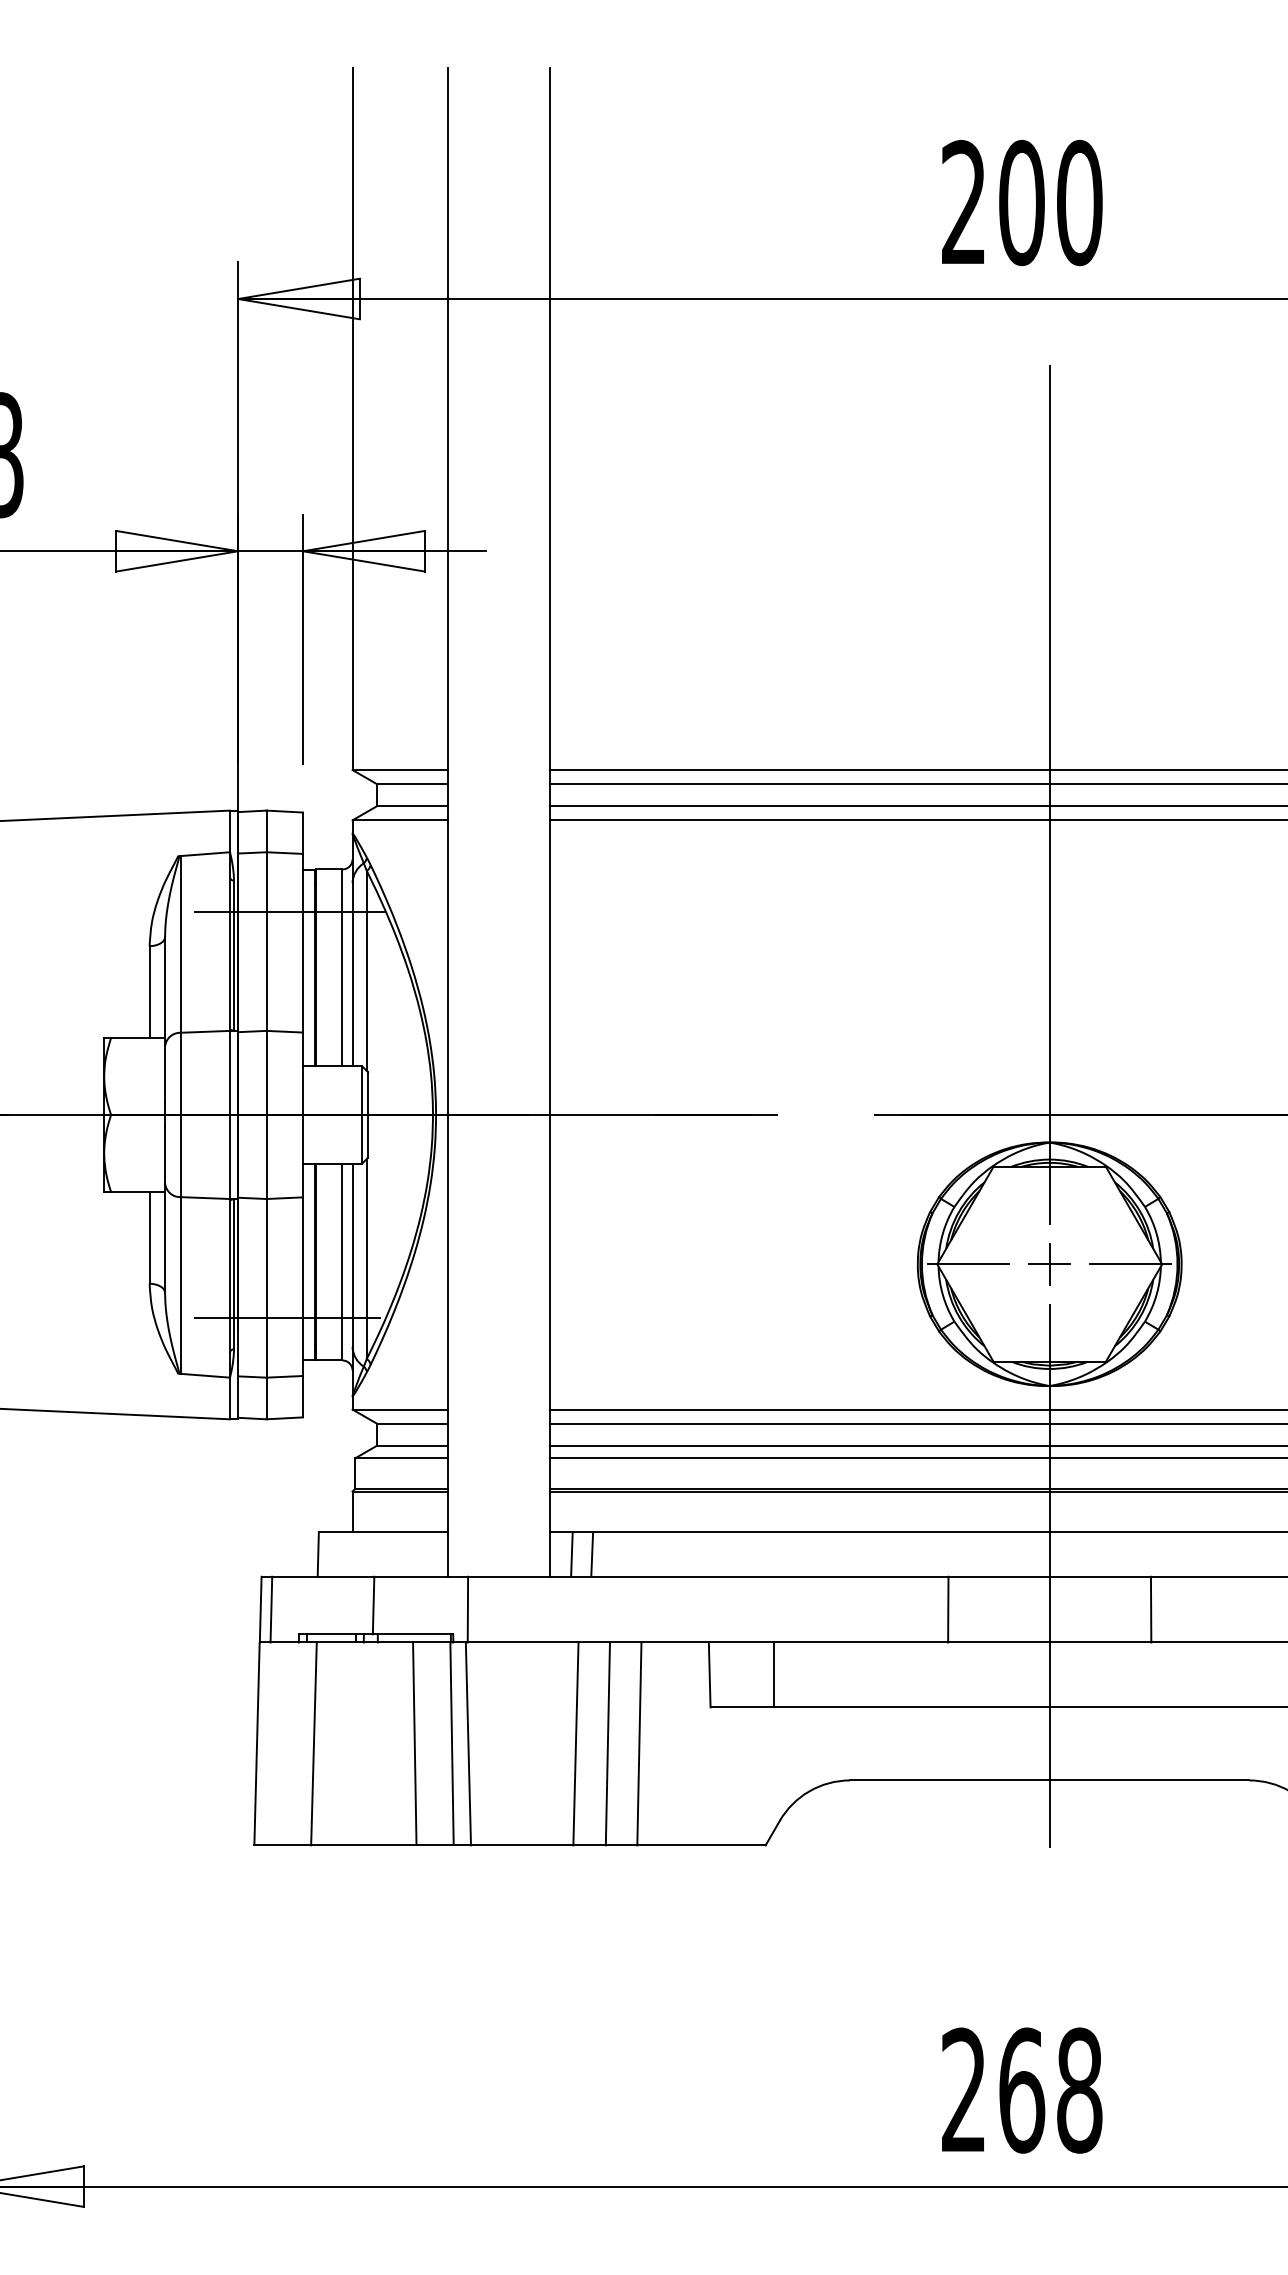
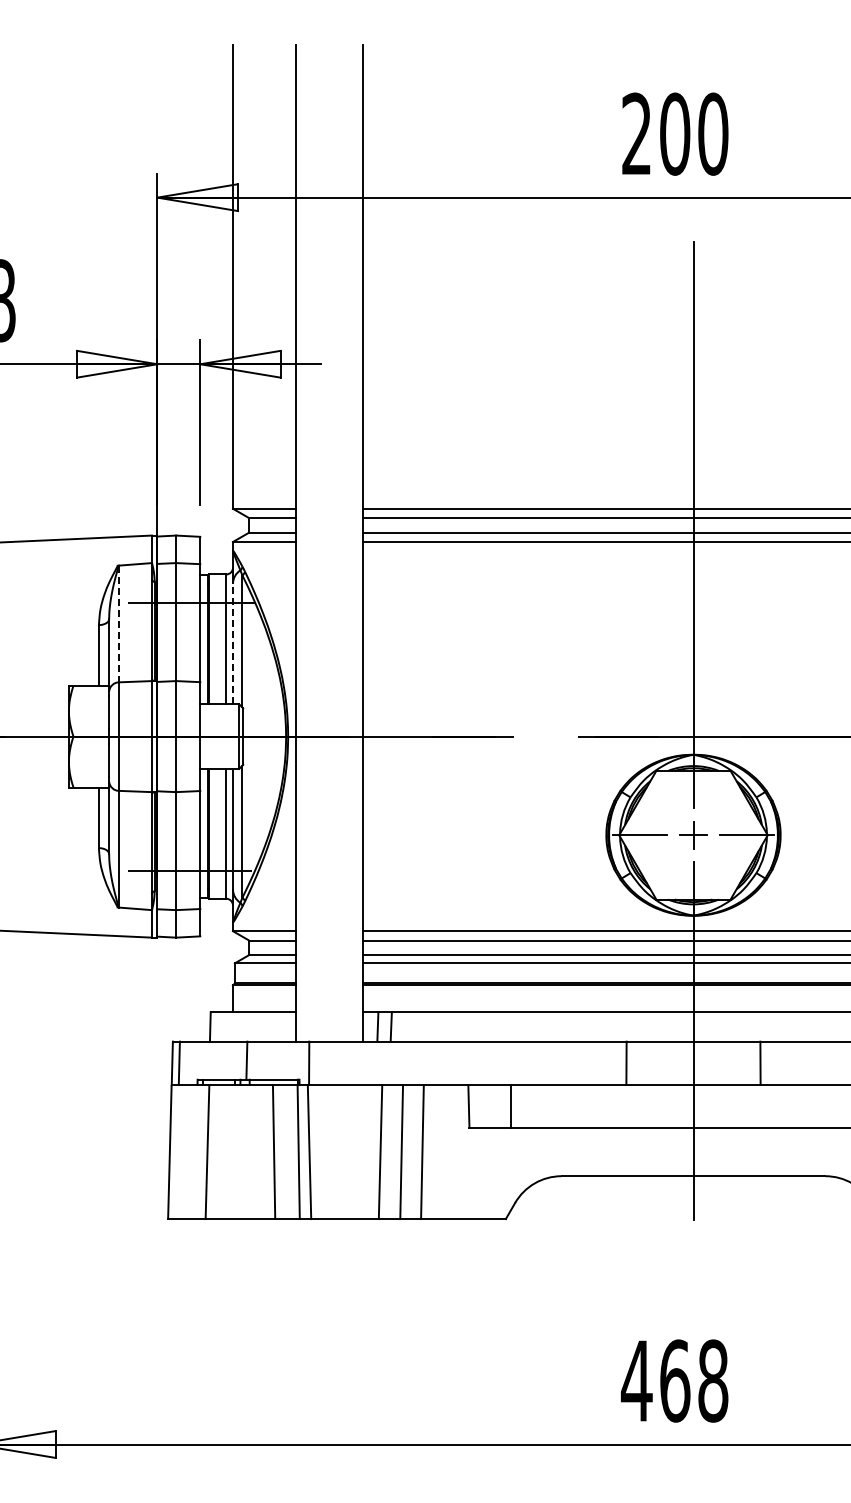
line: (180, 945) -> (119, 624), solid -> dashed
line: (353, 973) -> (233, 643), solid -> dashed
text: (963, 2089) -> (636, 1380), 268 -> 468

